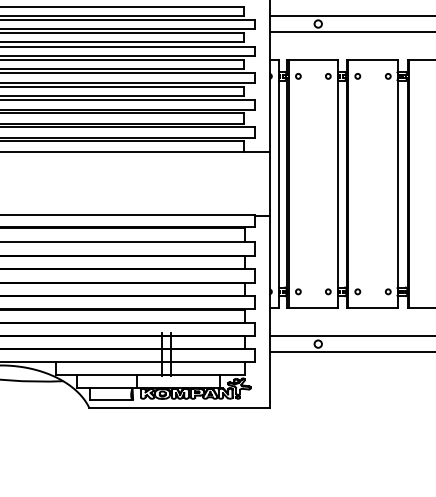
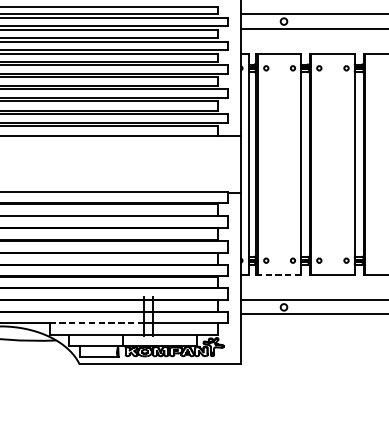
line: (312, 308) -> (278, 275), solid -> dashed
line: (108, 362) -> (96, 323), solid -> dashed

